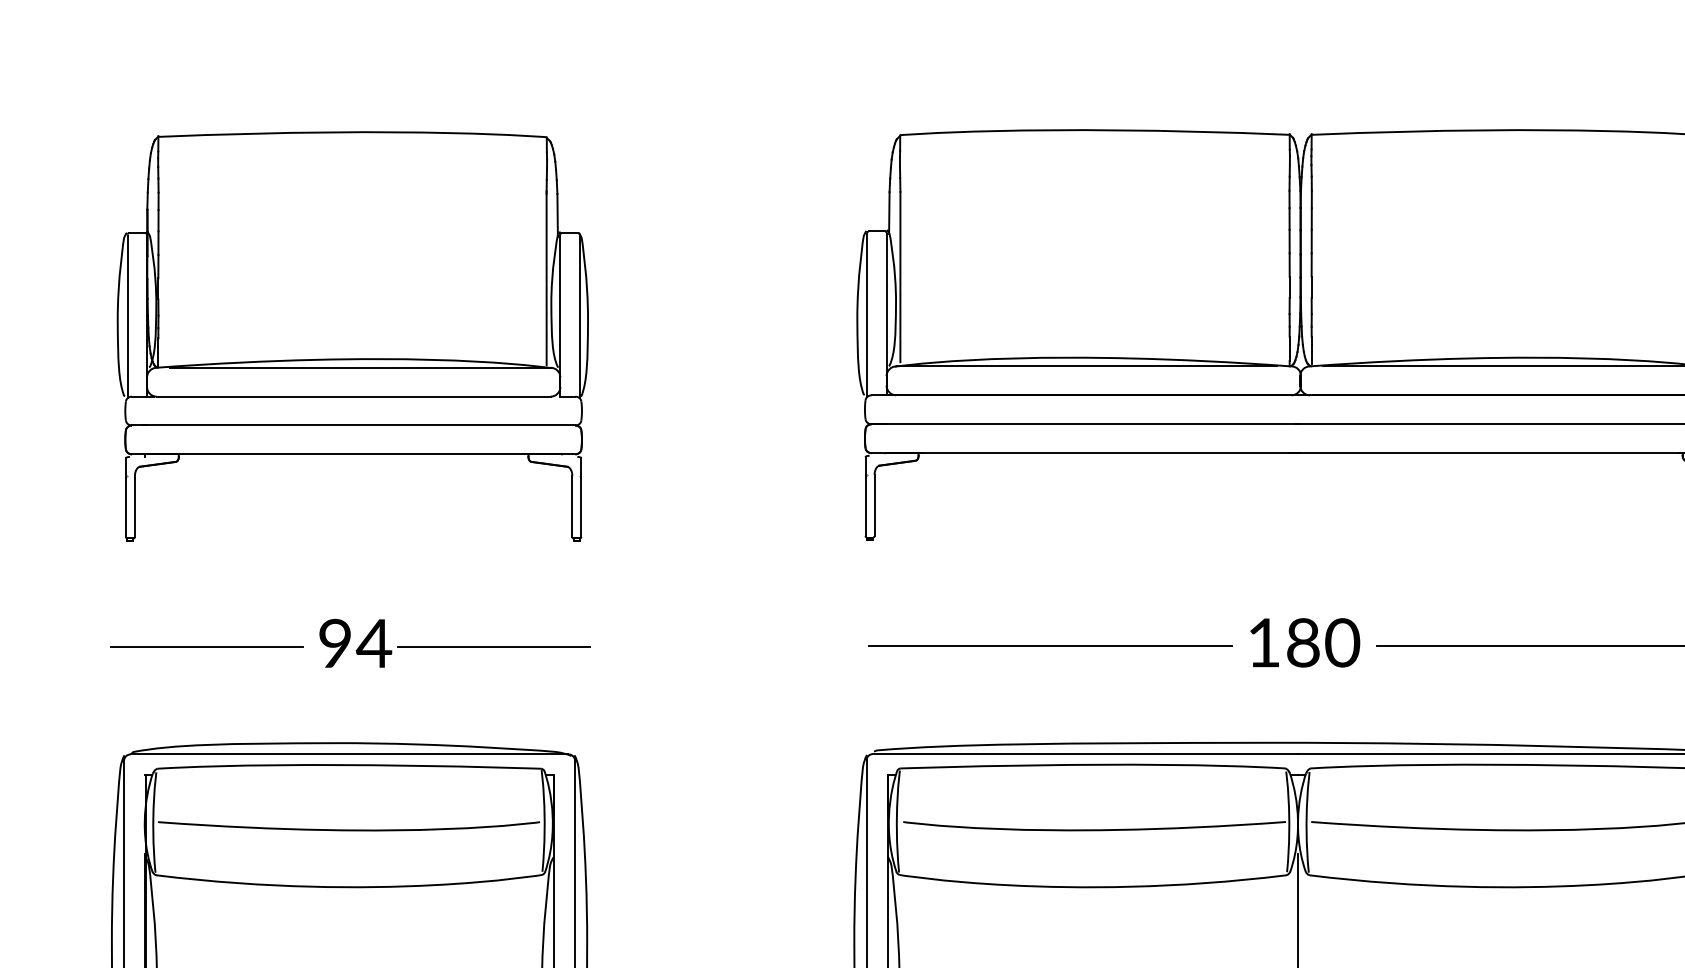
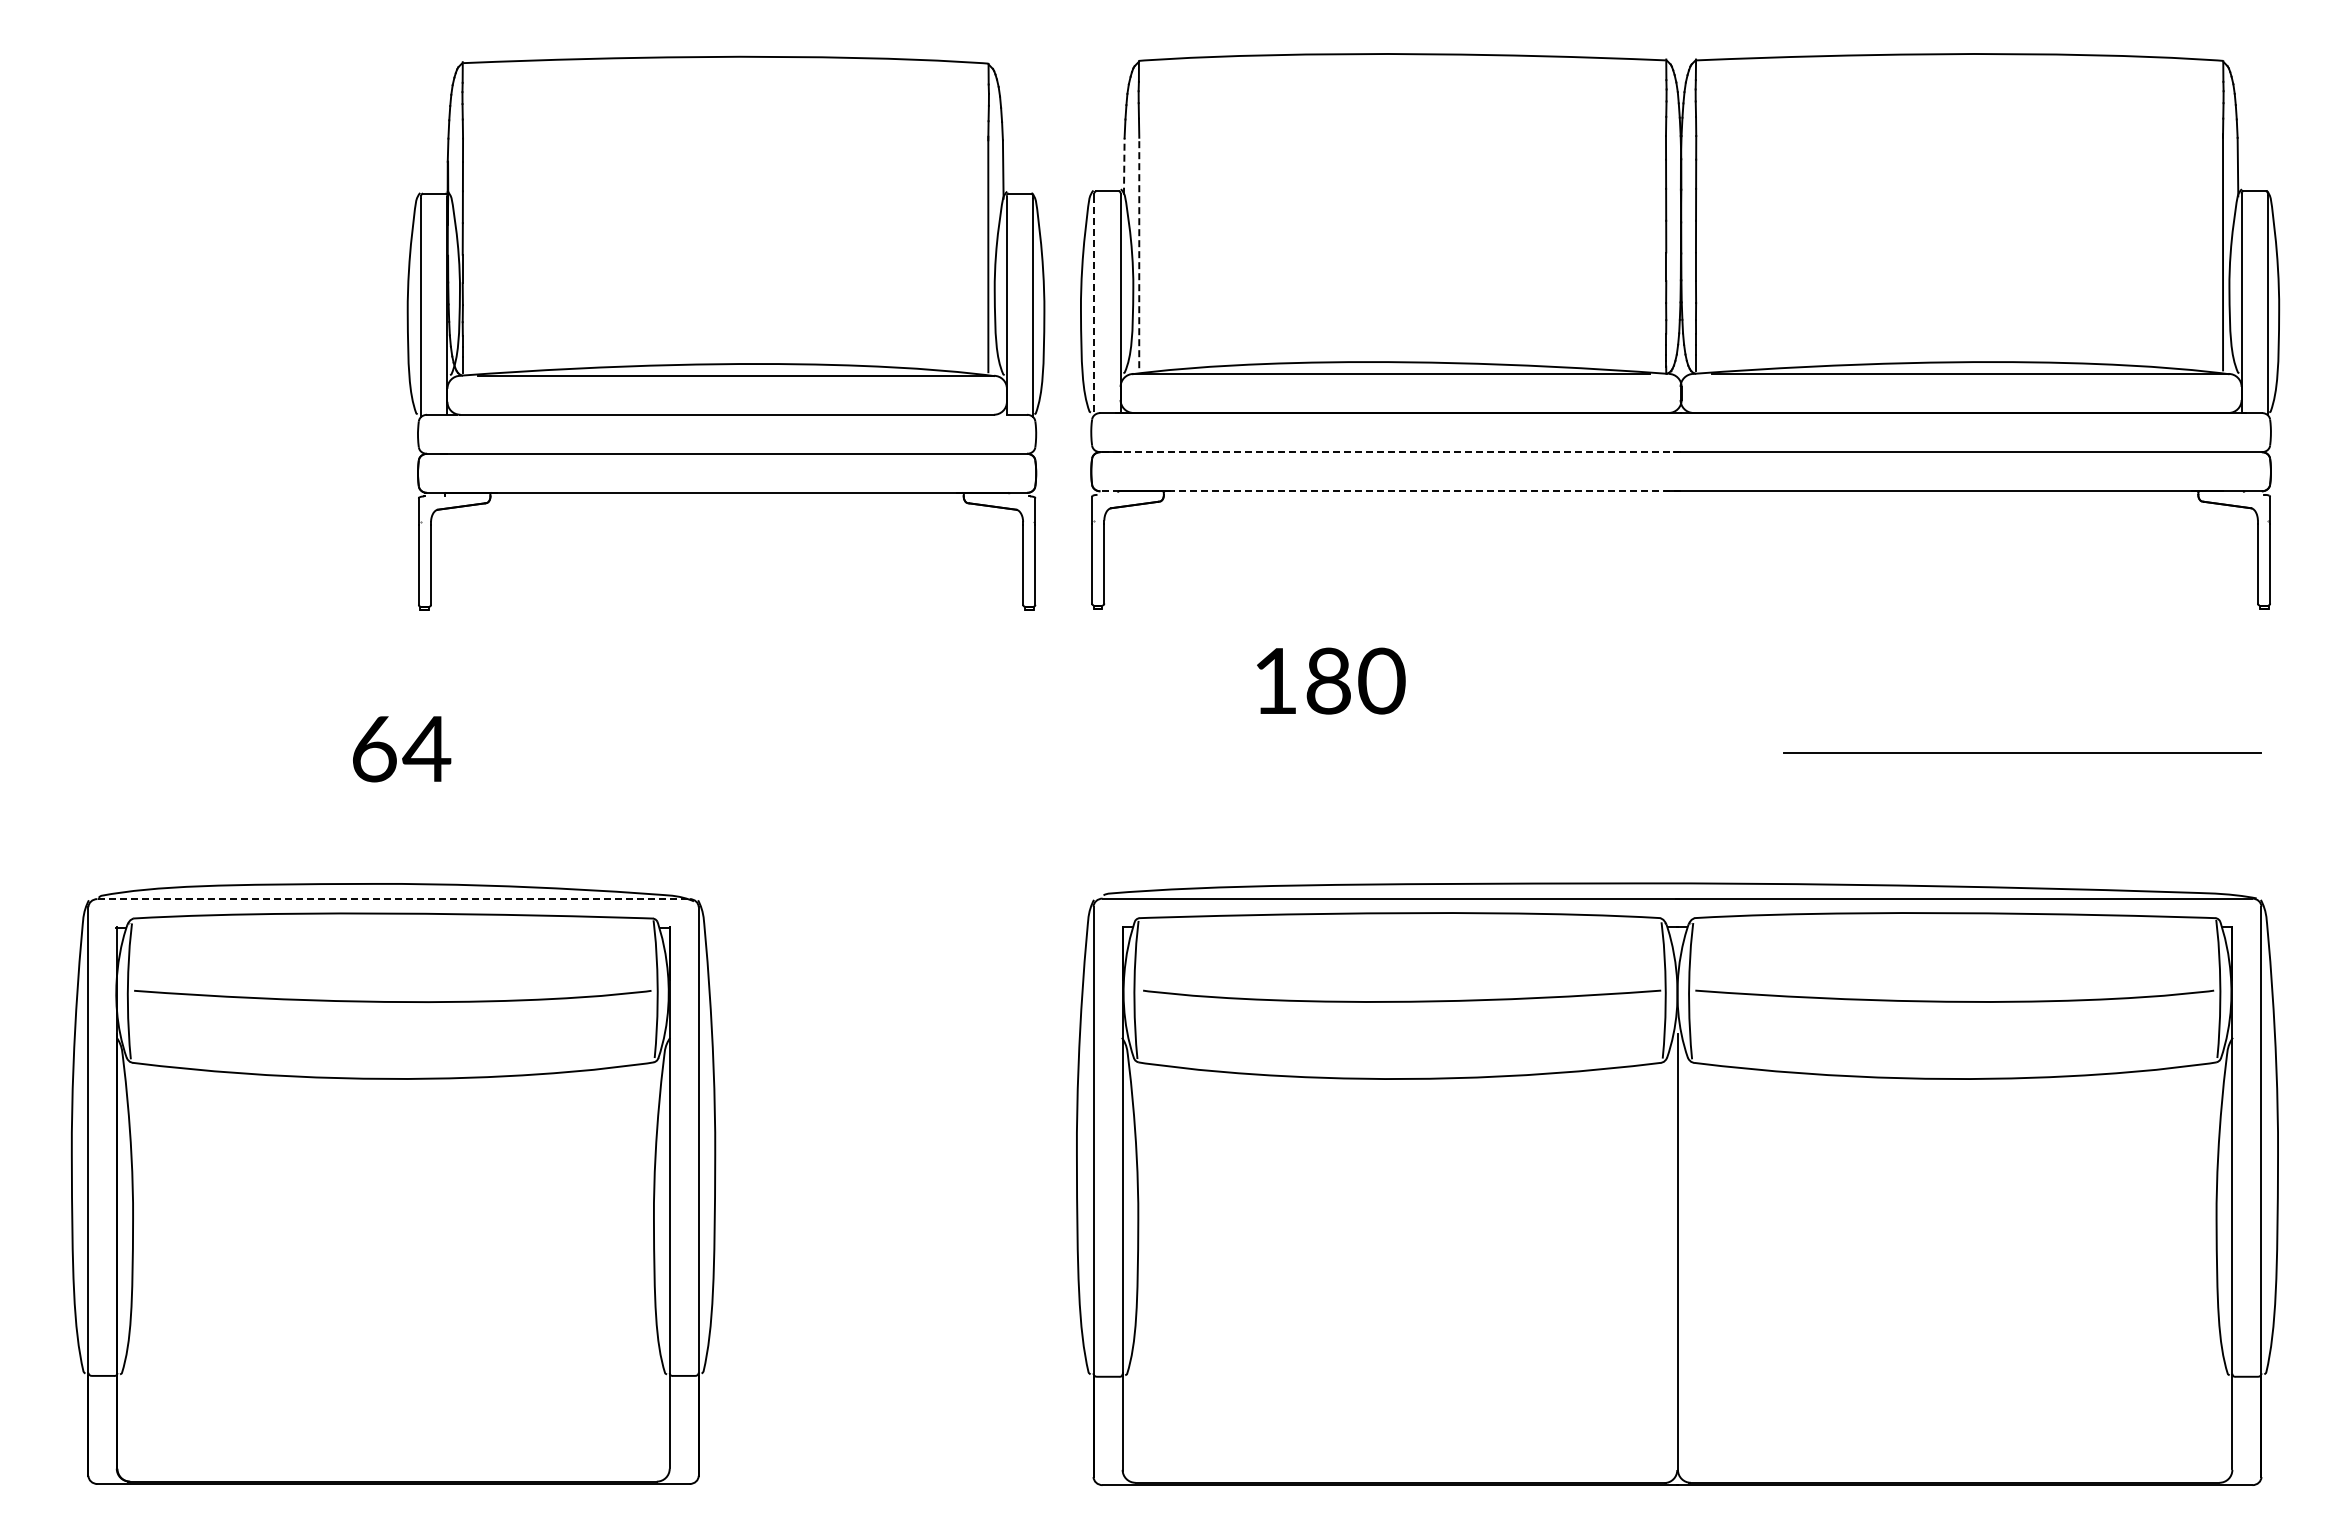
line: (889, 212) -> (1124, 165), solid -> dashed
line: (900, 276) -> (1139, 252), solid -> dashed
line: (867, 316) -> (1094, 306), solid -> dashed
part: (352, 335) -> (725, 332), moved
line: (1085, 424) -> (1390, 452), solid -> dashed
line: (1085, 453) -> (1390, 491), solid -> dashed
text: (1305, 642) -> (1331, 680), moved
text: (335, 643) -> (374, 748), 94 -> 64
line: (206, 646) -> (200, 753), removed
line: (494, 646) -> (589, 753), removed
line: (1050, 646) -> (1342, 752), removed
line: (350, 754) -> (394, 899), solid -> dashed

